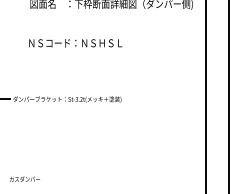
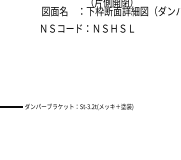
text: (75, 43) -> (87, 28), moved

